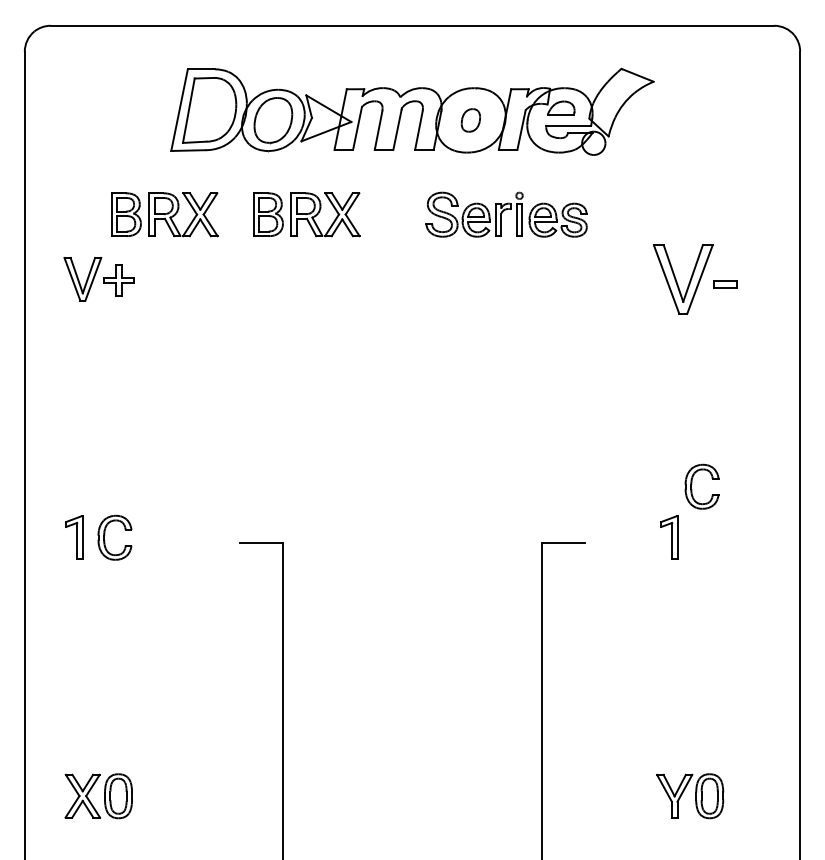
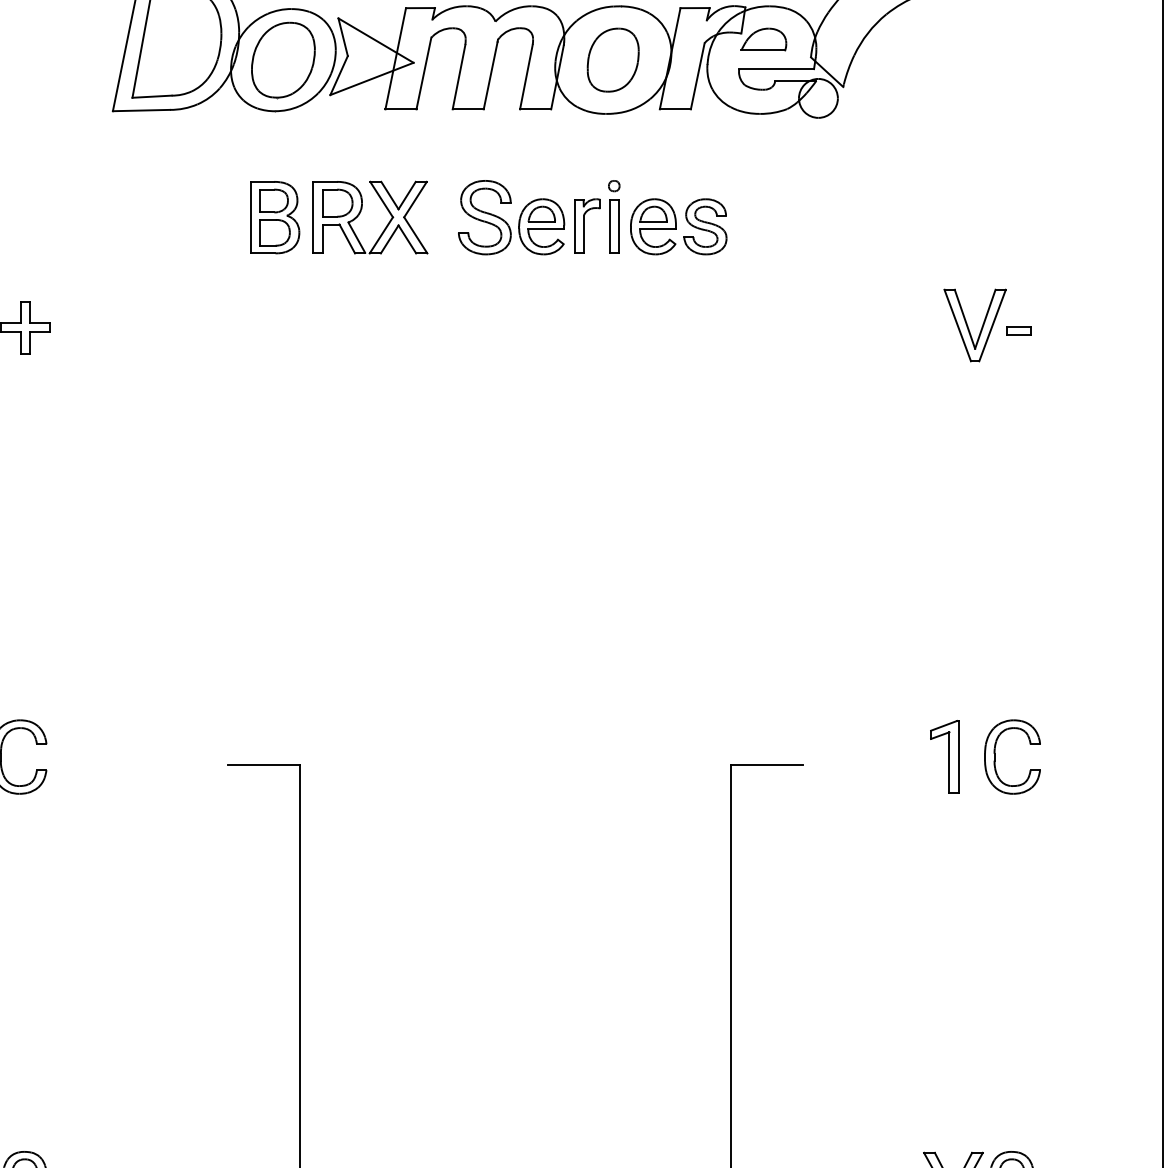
part: (470, 120) -> (612, 60), size x1.67
part: (164, 214) -> (101, 217), removed
part: (506, 214) -> (592, 217), moved
part: (694, 278) -> (986, 324), size x0.62
part: (692, 484) -> (996, 753), moved

